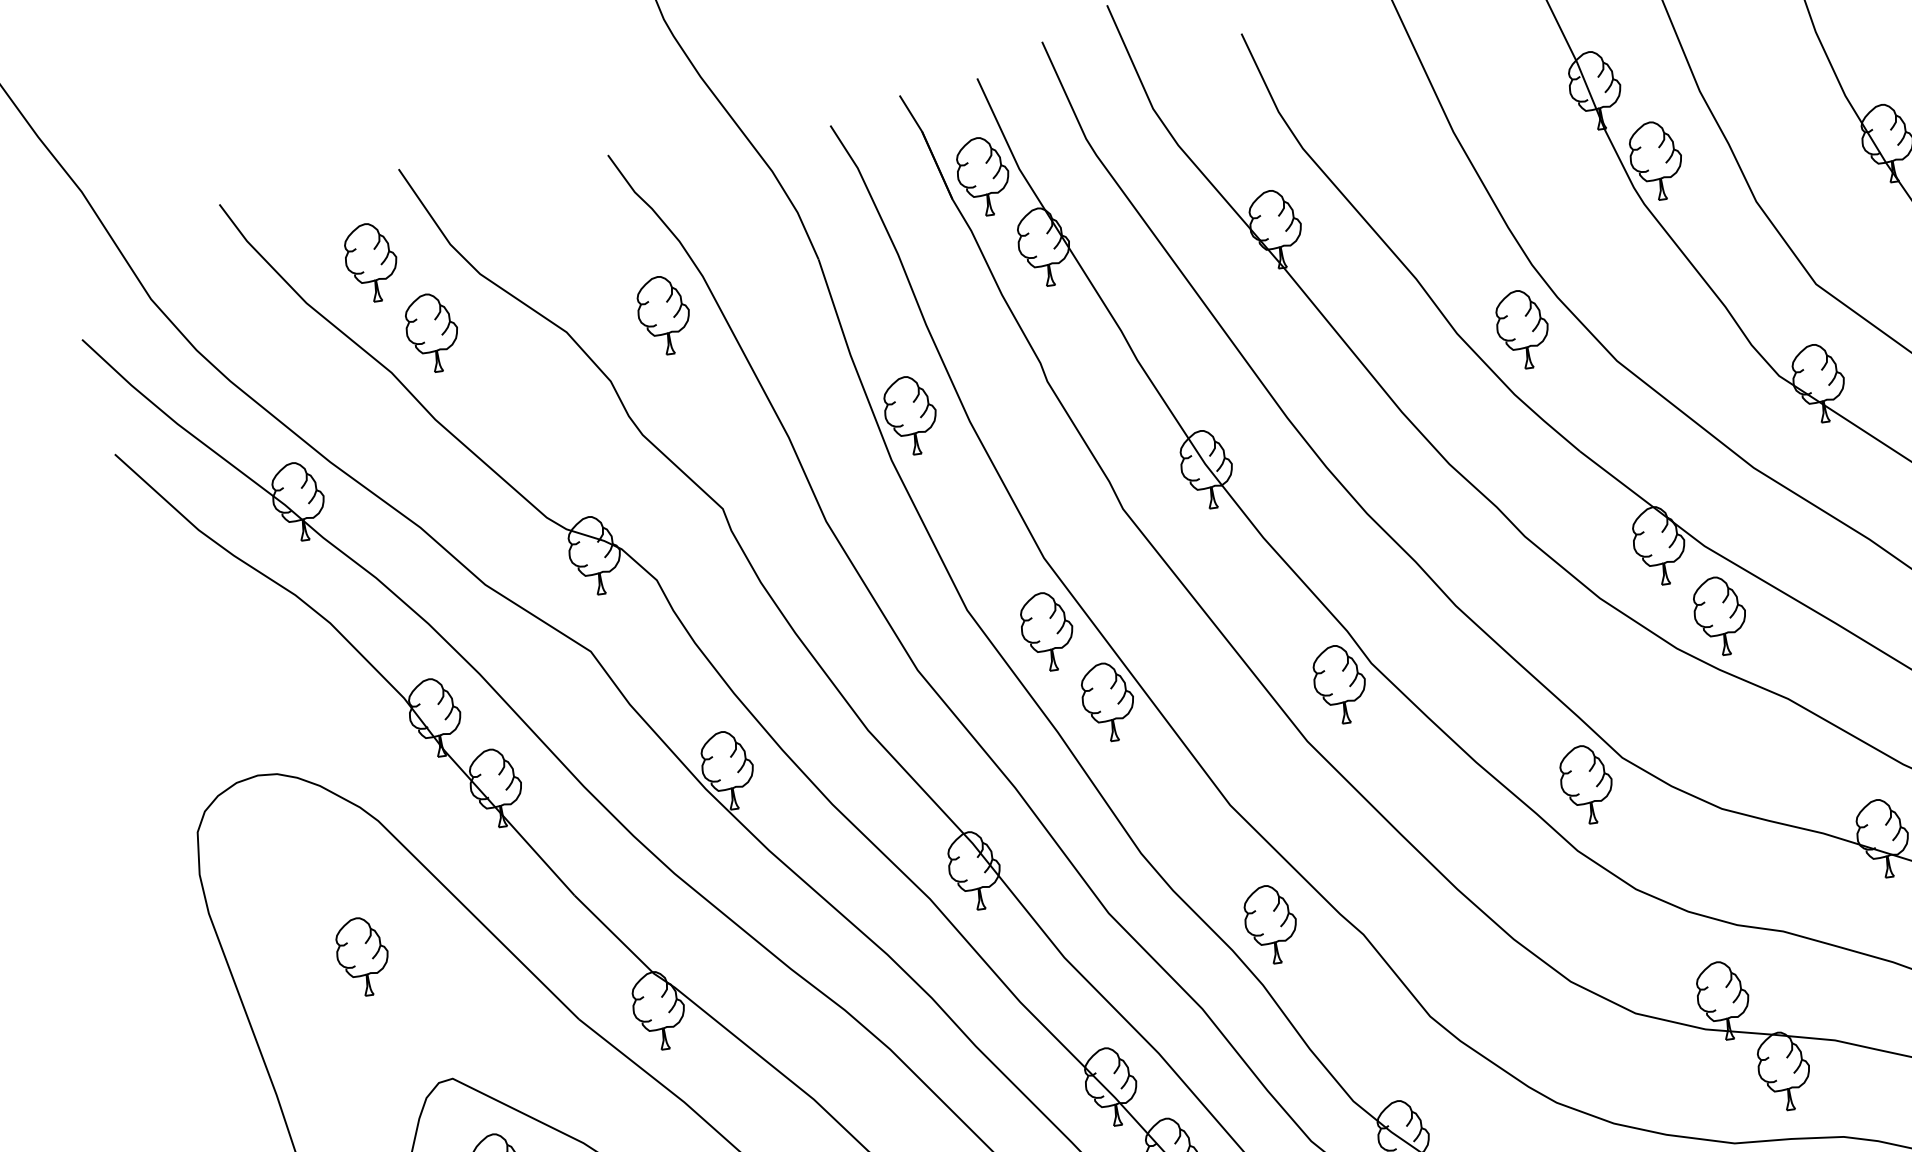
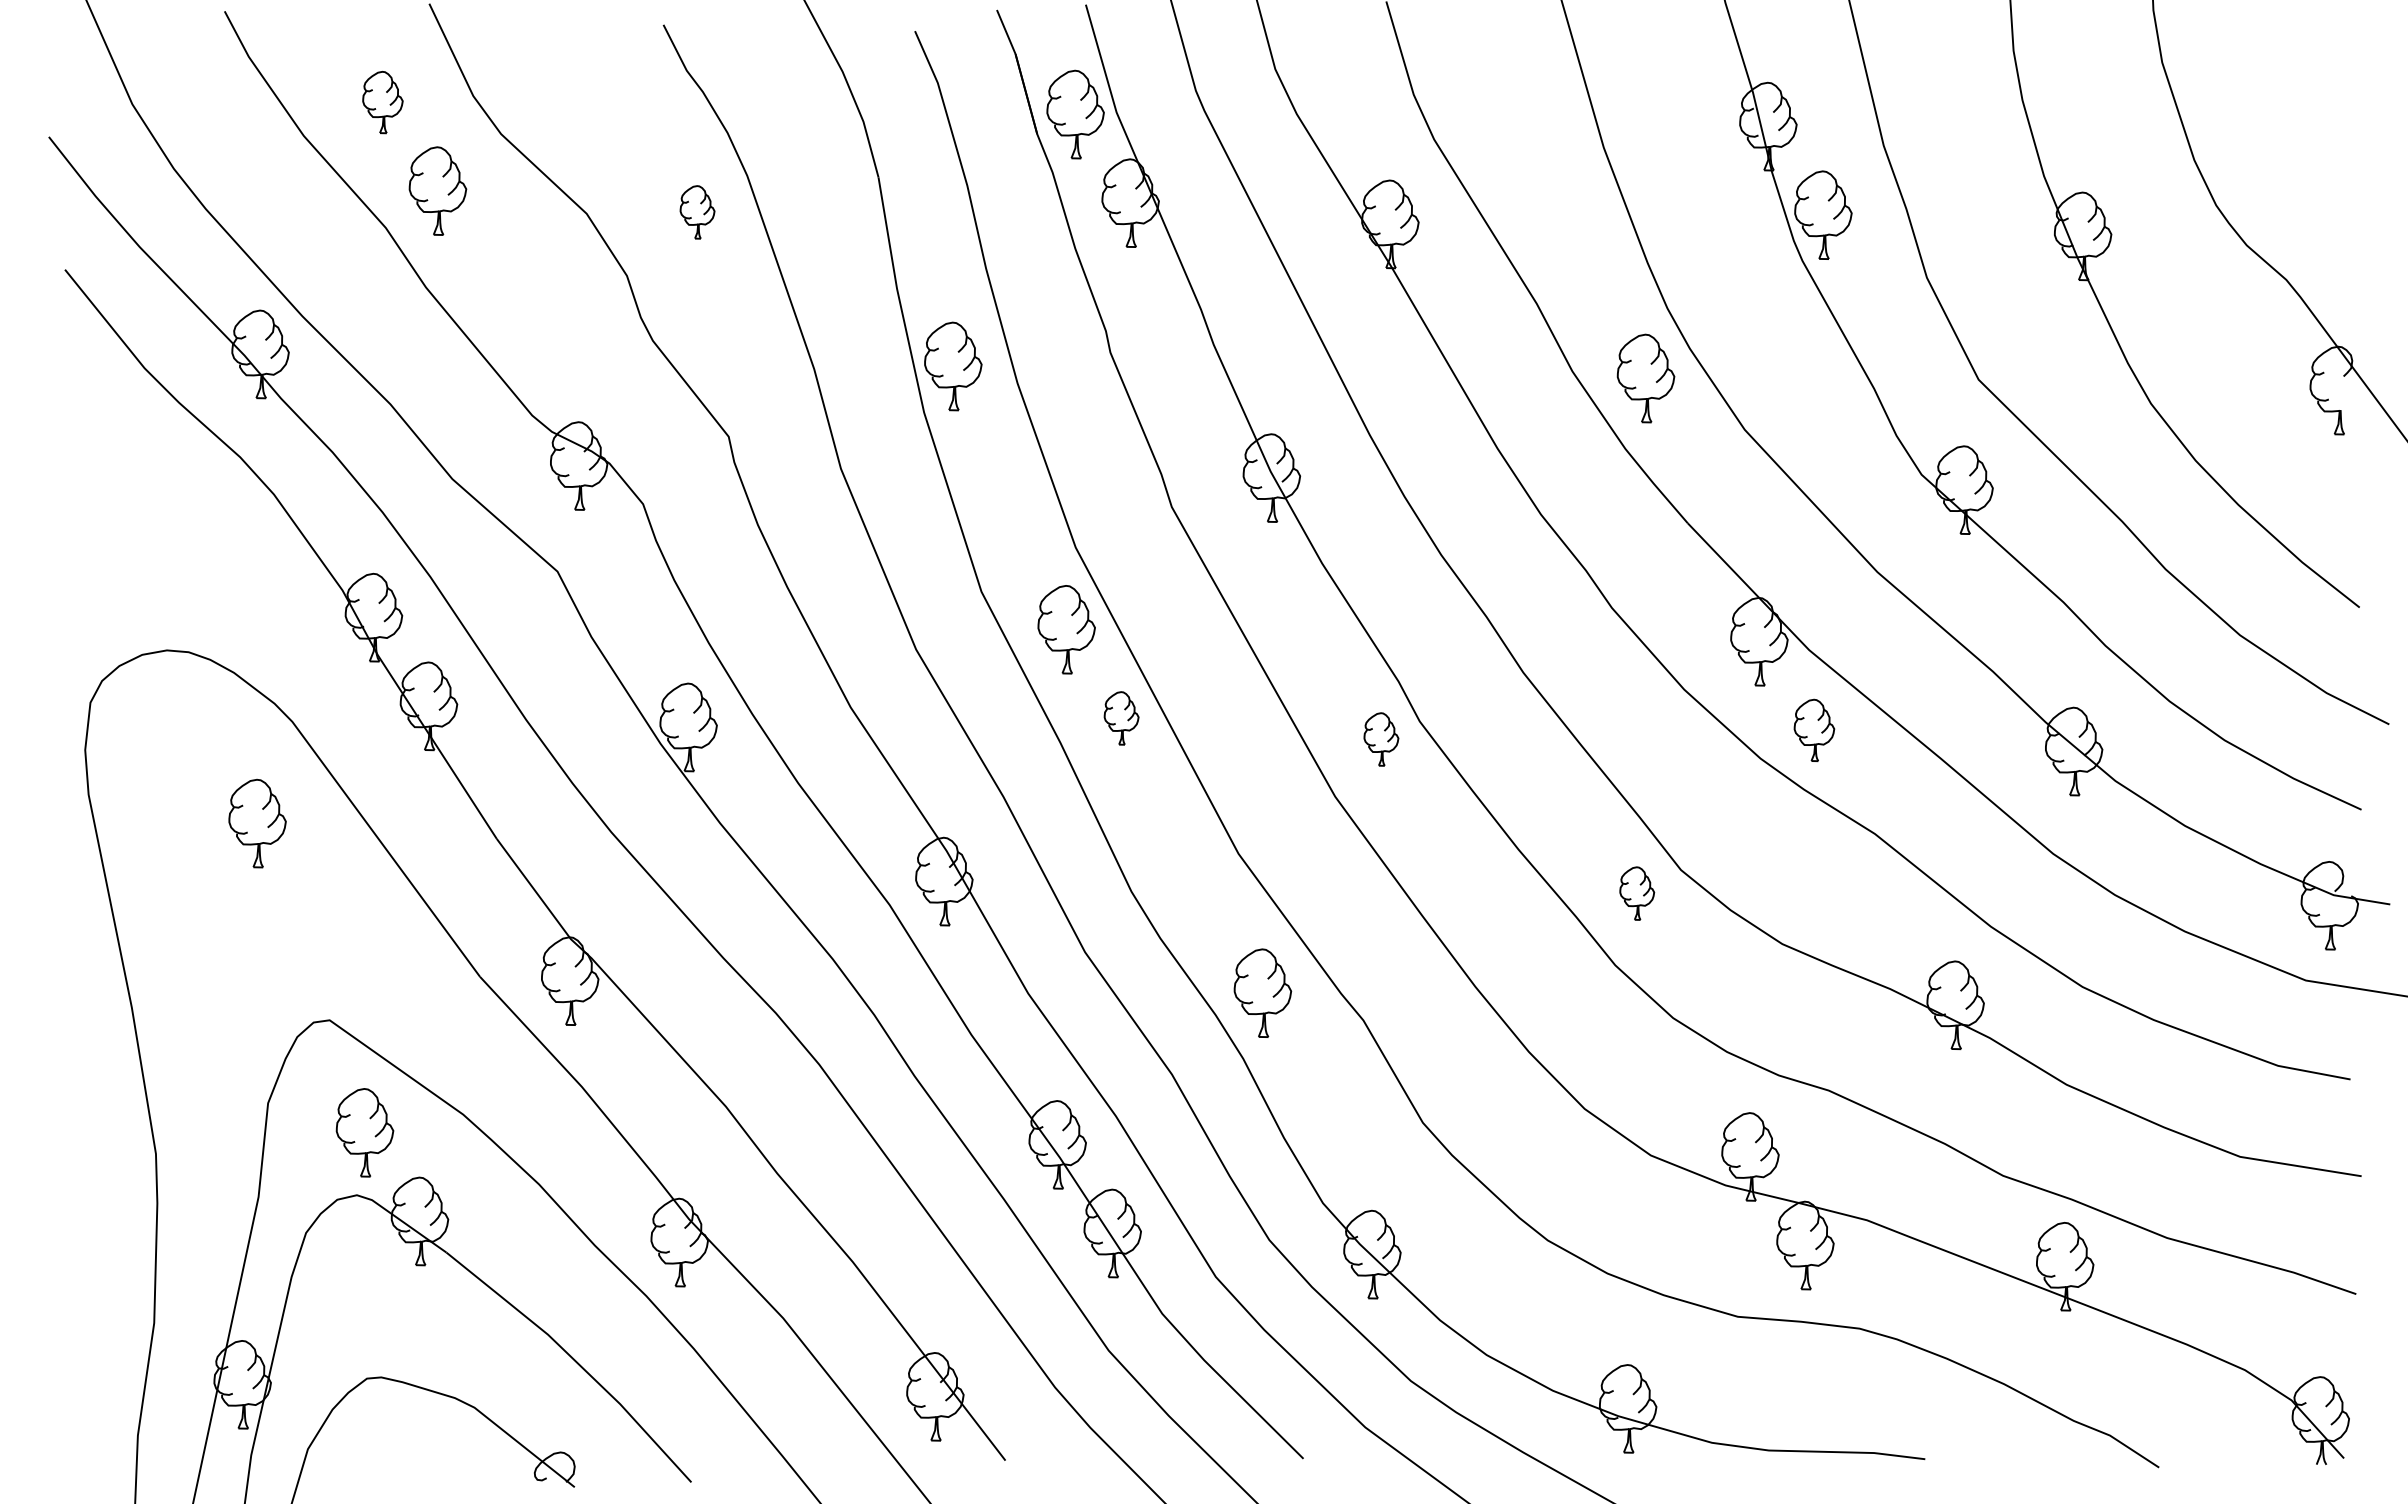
part: (371, 262) -> (382, 102), size x0.7
part: (664, 315) -> (697, 212), size x0.6
part: (1720, 616) -> (1814, 730), size x0.7
part: (1340, 684) -> (1381, 739), size x0.6
part: (1108, 702) -> (1121, 718), size x0.6
part: (1587, 784) -> (1637, 893), size x0.6
part: (362, 956) -> (257, 823), moved

